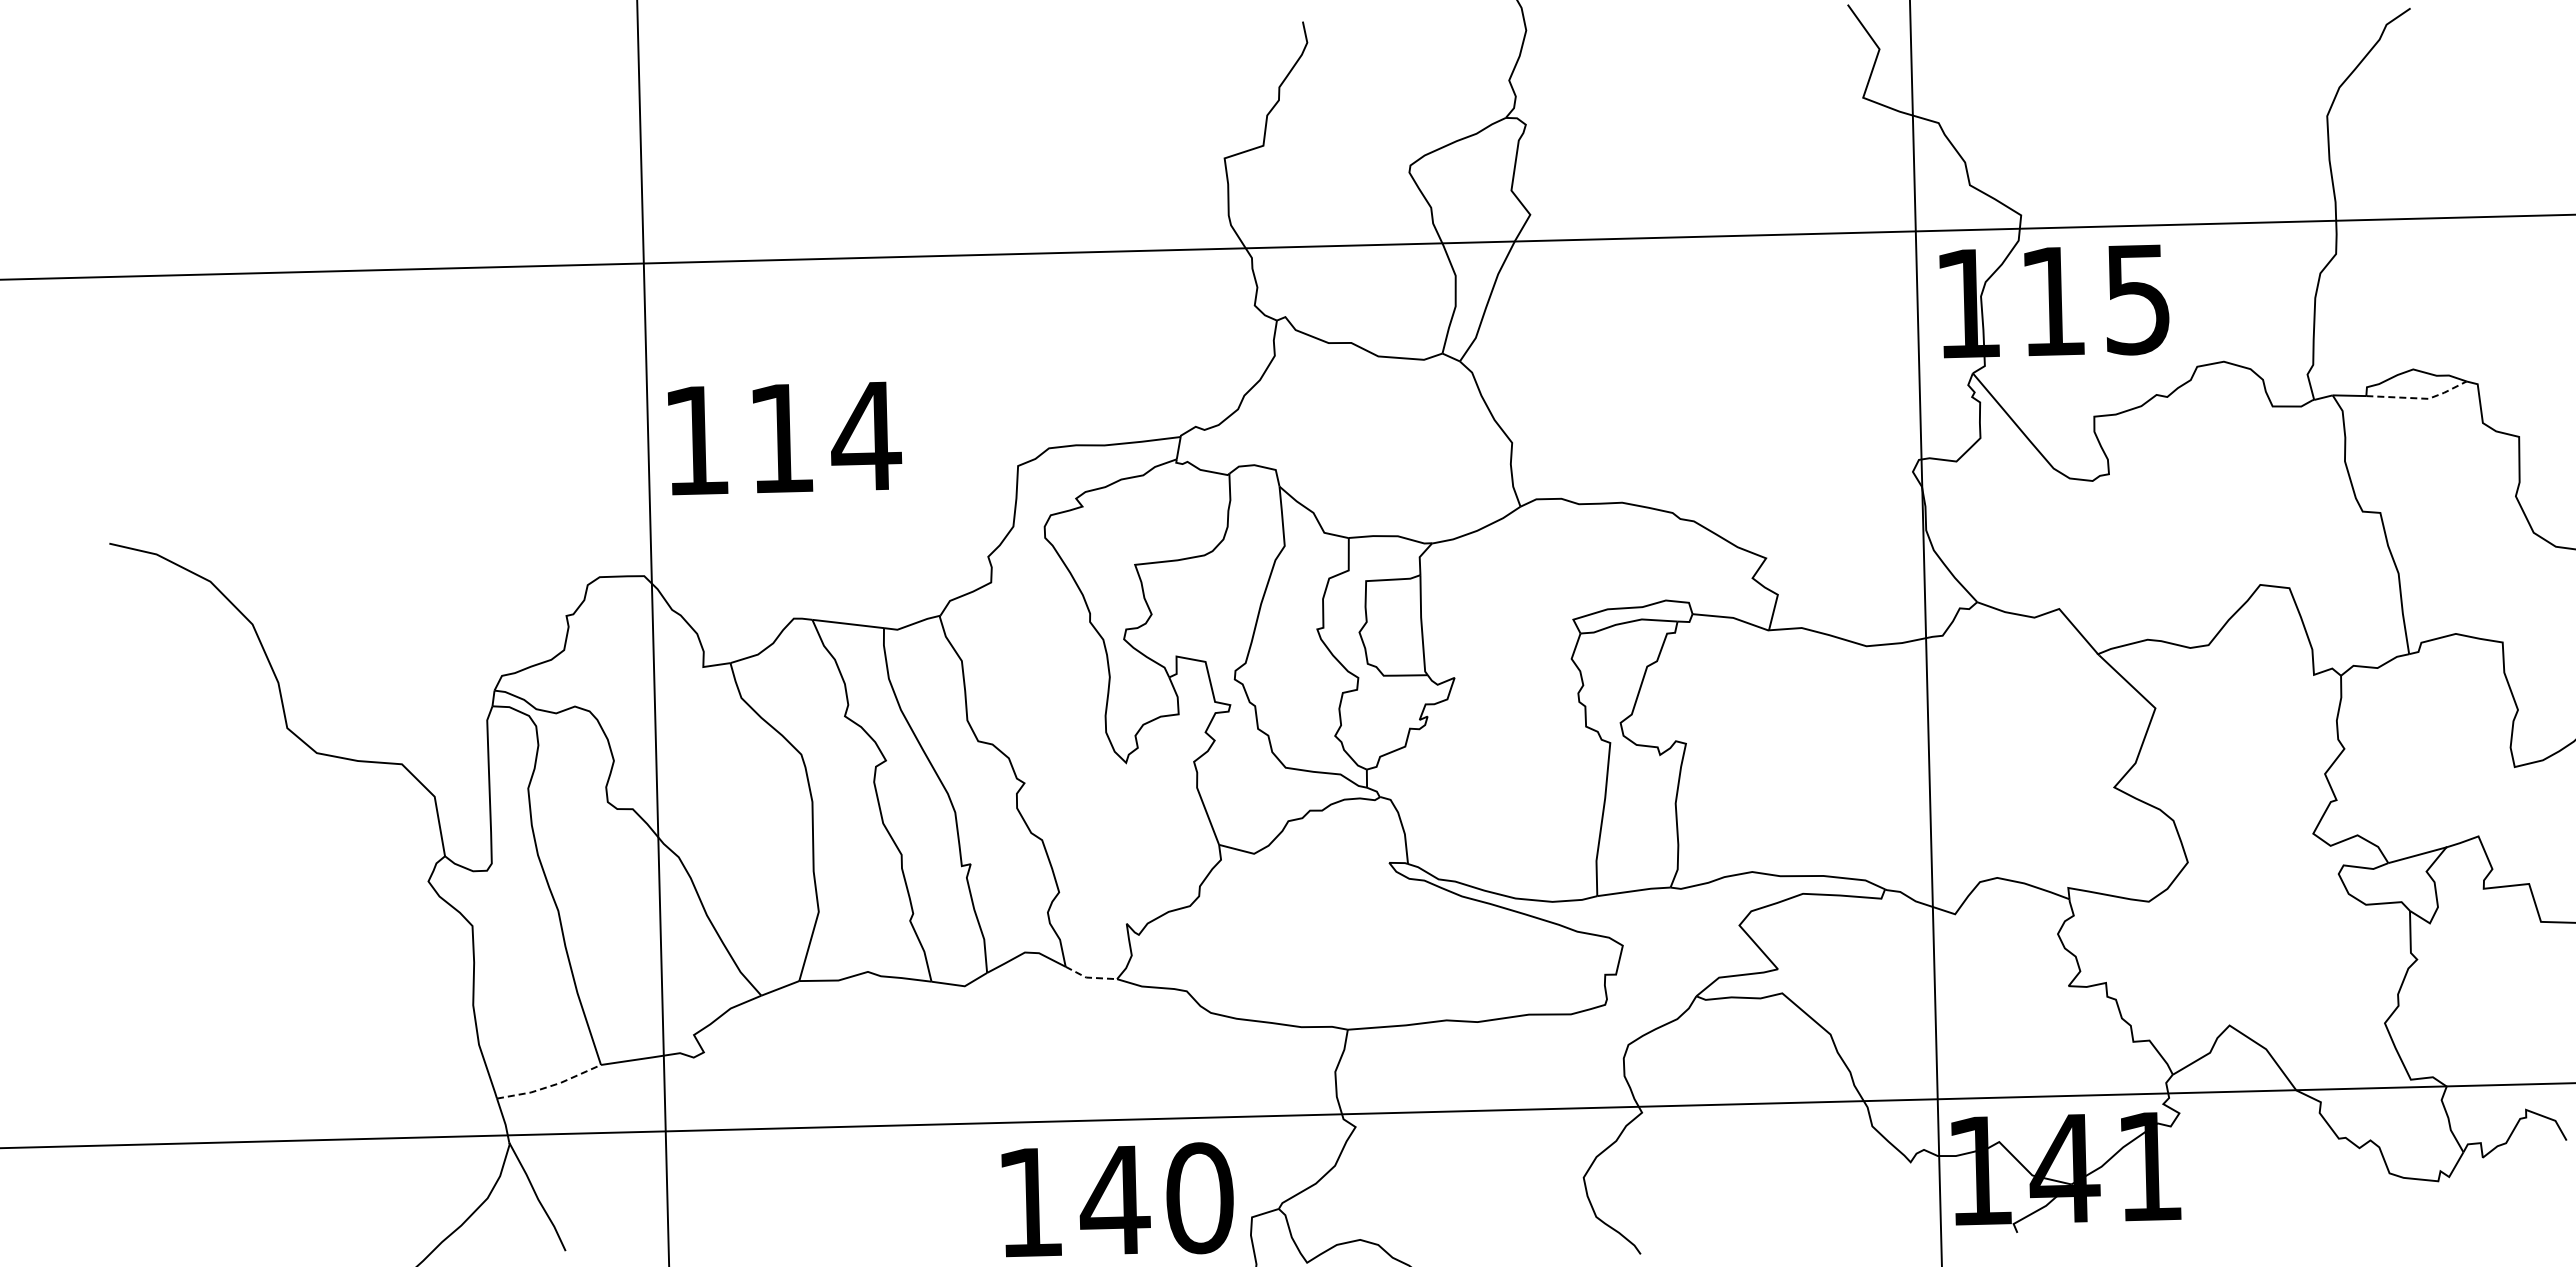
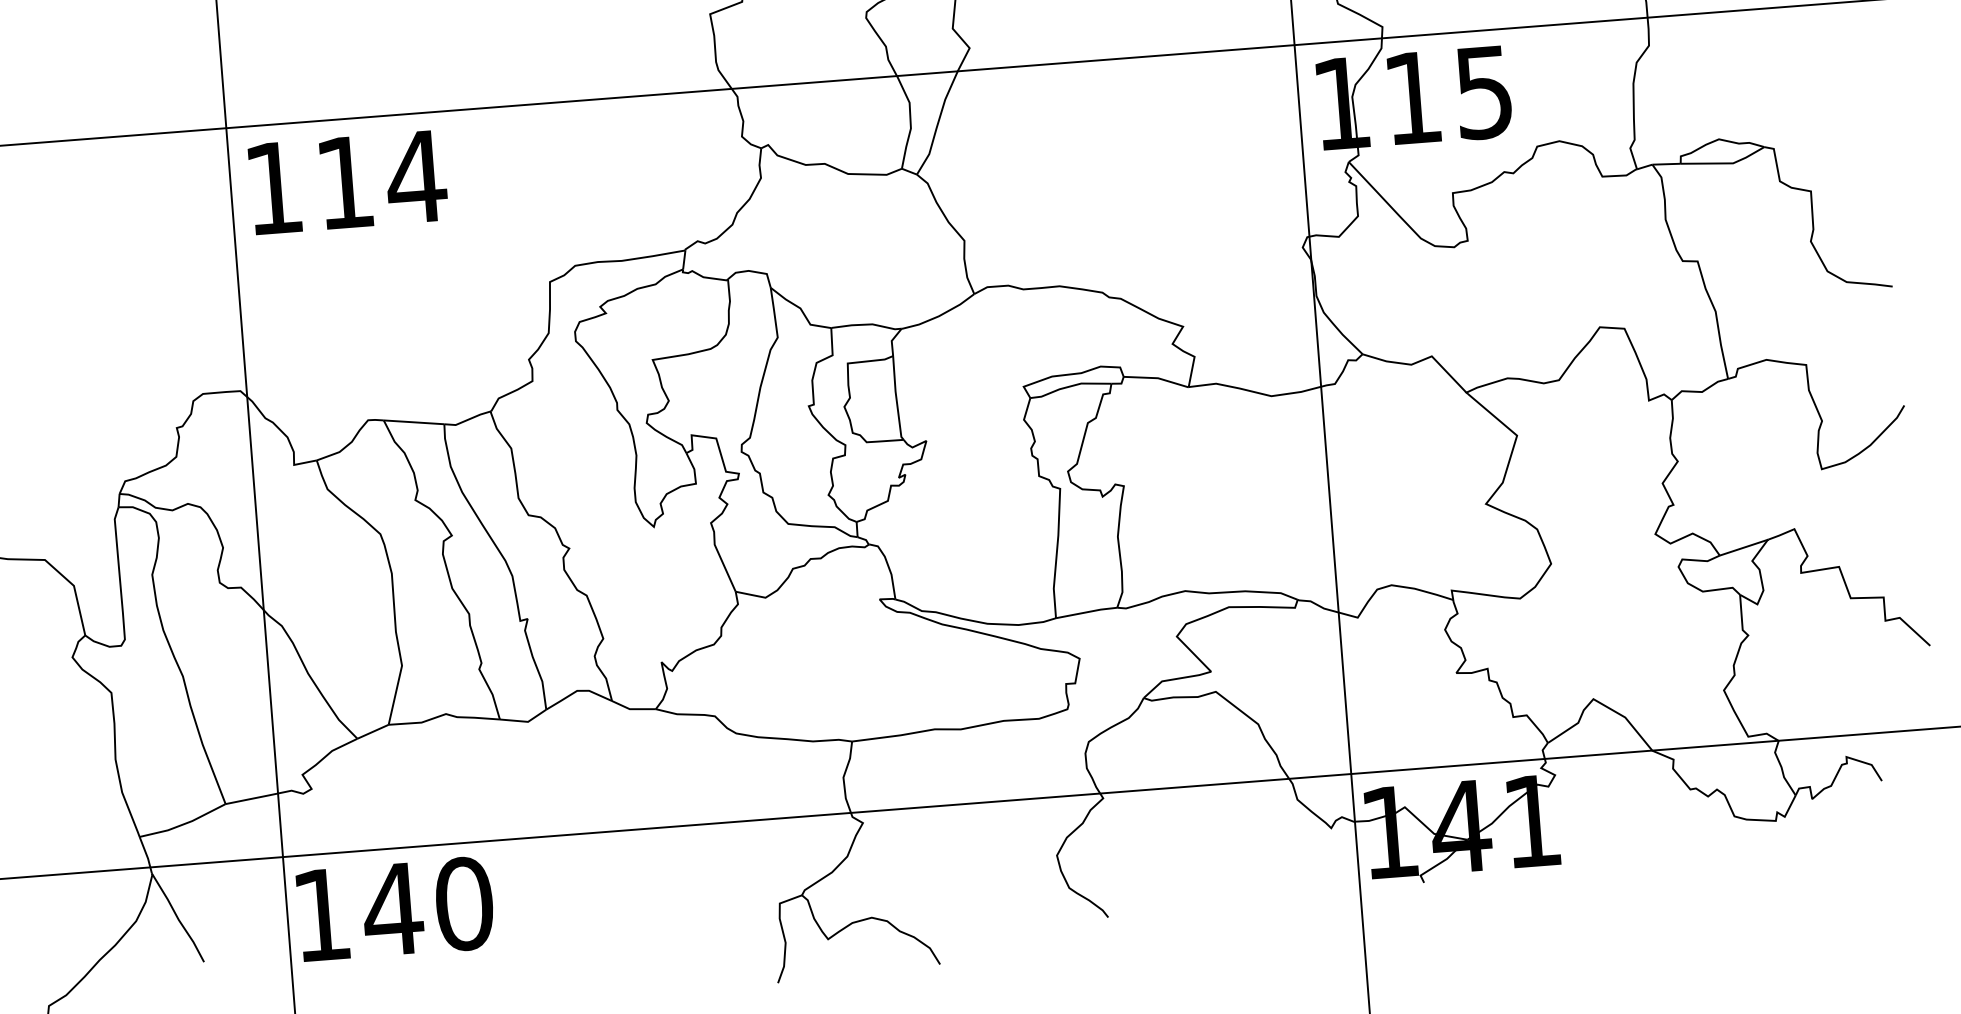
line: (2419, 398) -> (1725, 163), dashed -> solid
text: (784, 438) -> (347, 182), moved
line: (1089, 977) -> (632, 709), dashed -> solid
line: (550, 1086) -> (184, 824), dashed -> solid
text: (1117, 1199) -> (395, 908), moved

